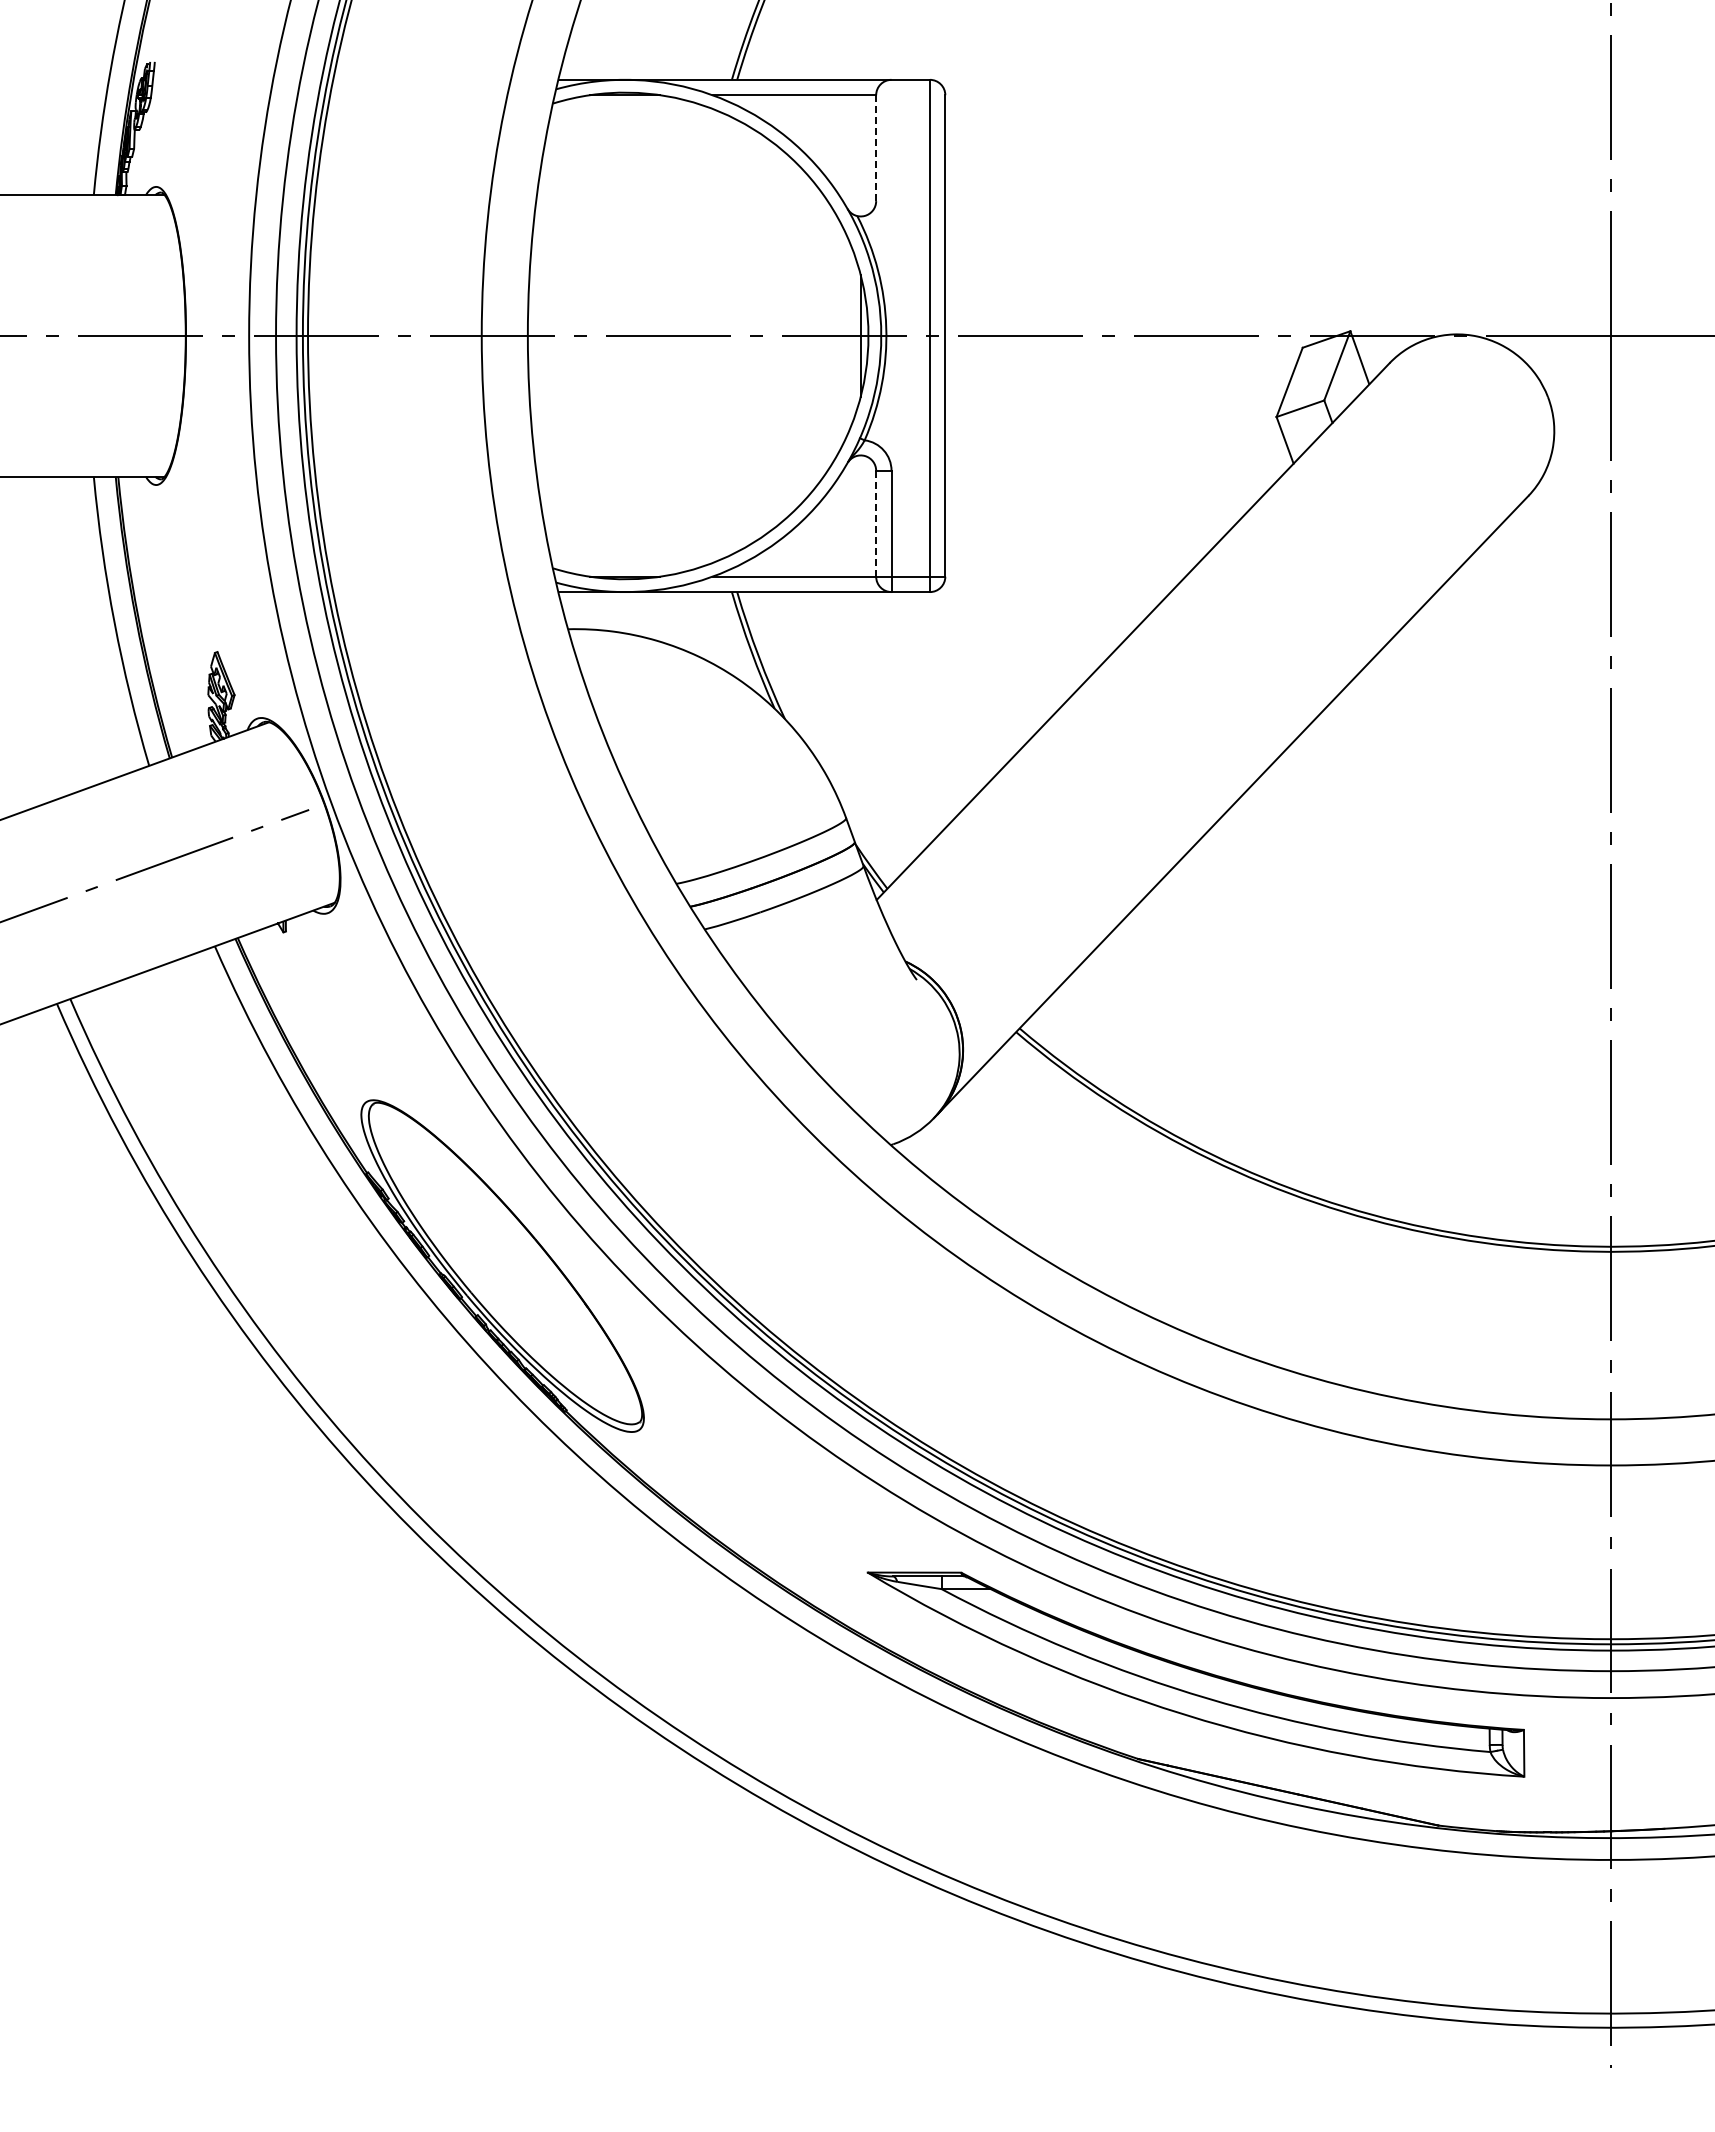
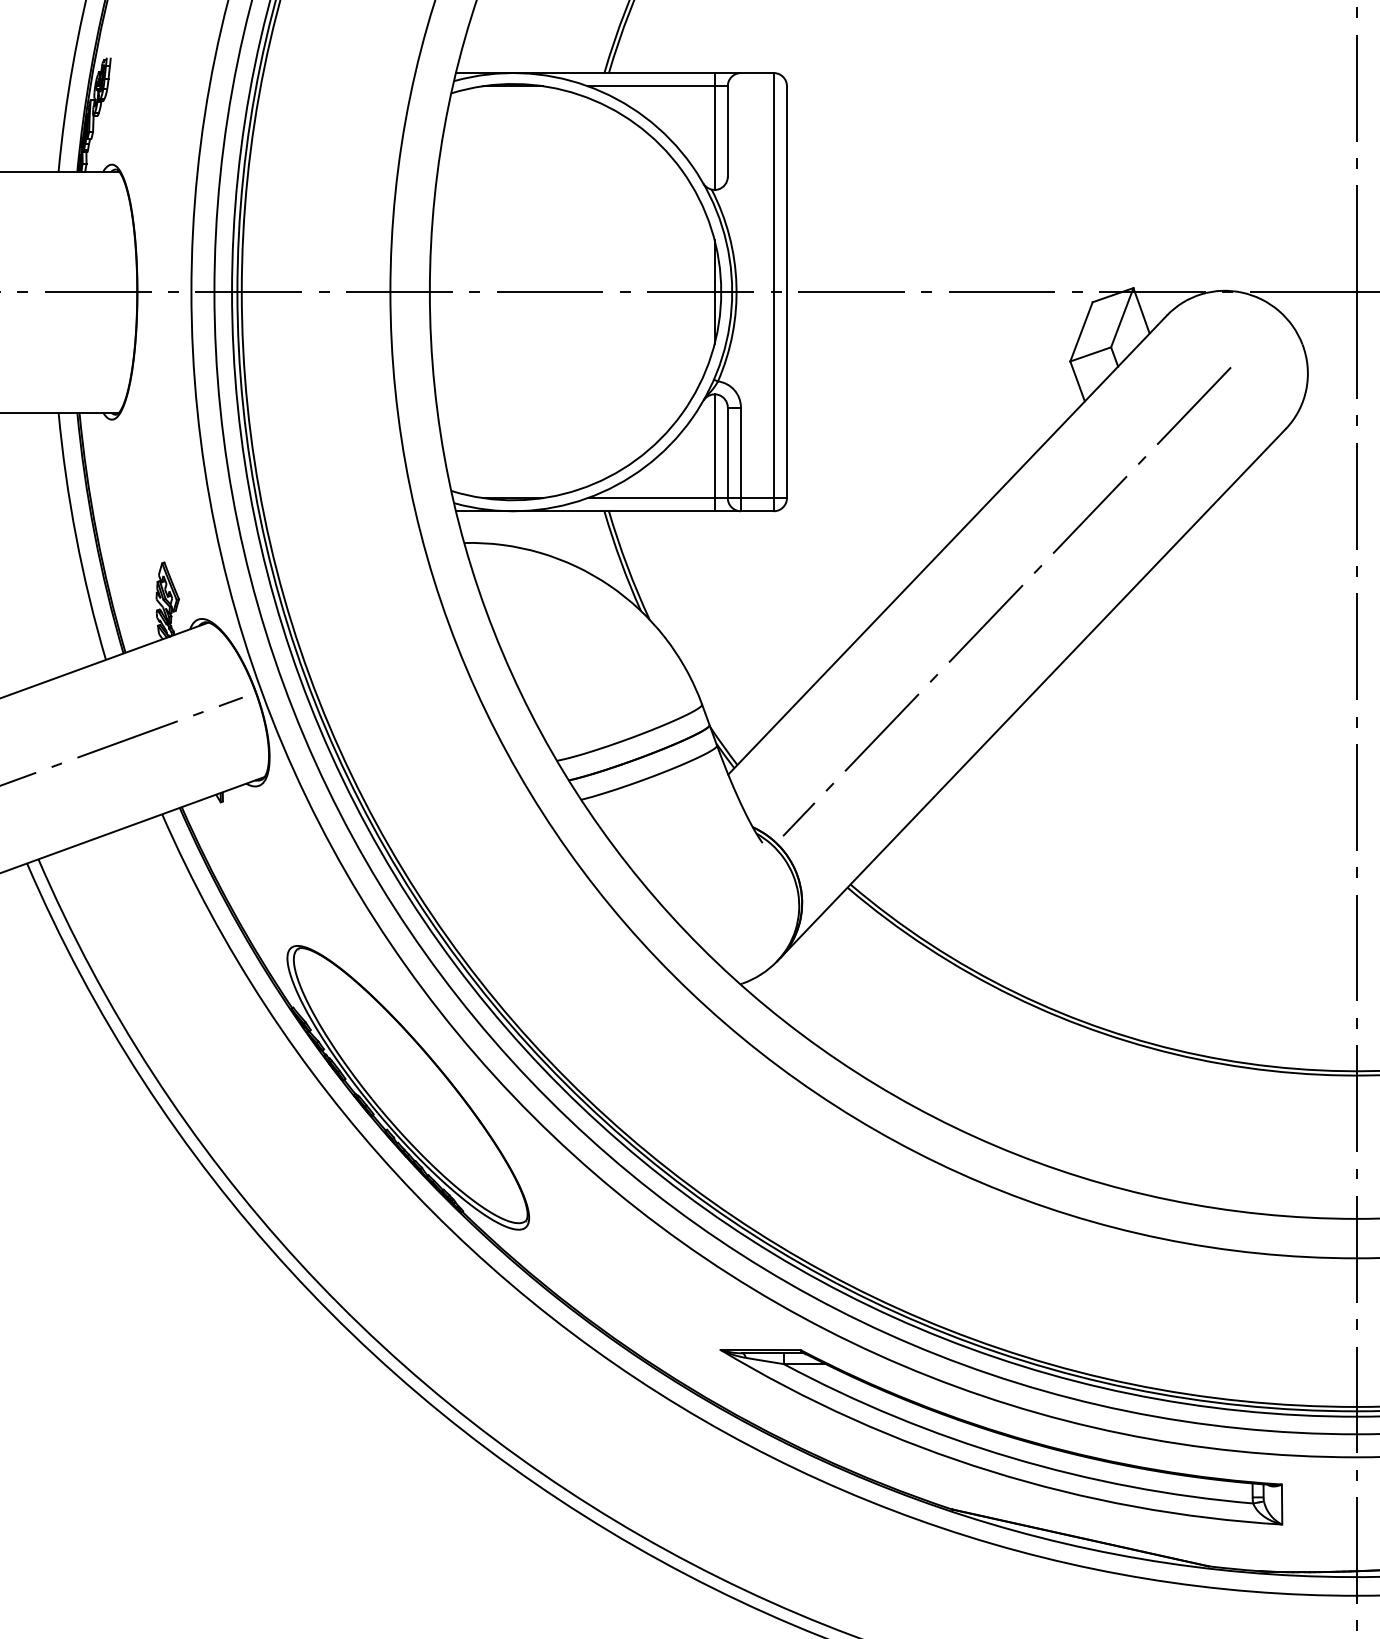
line: (860, 147) -> (714, 130), added
line: (876, 148) -> (728, 131), dashed -> solid
line: (860, 523) -> (714, 452), added
line: (876, 523) -> (728, 452), dashed -> solid
line: (1202, 697) -> (1006, 601), added

